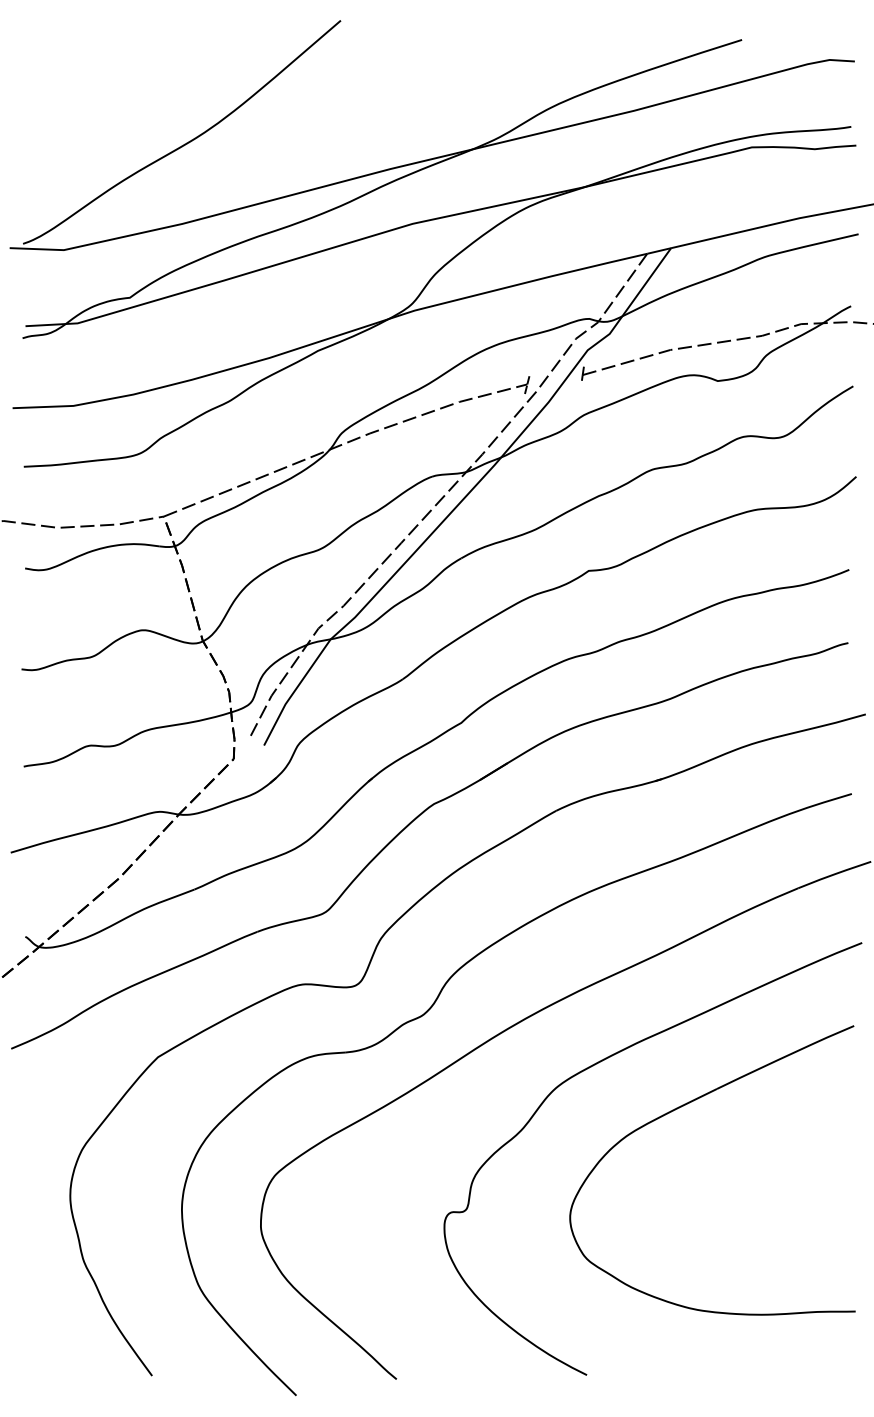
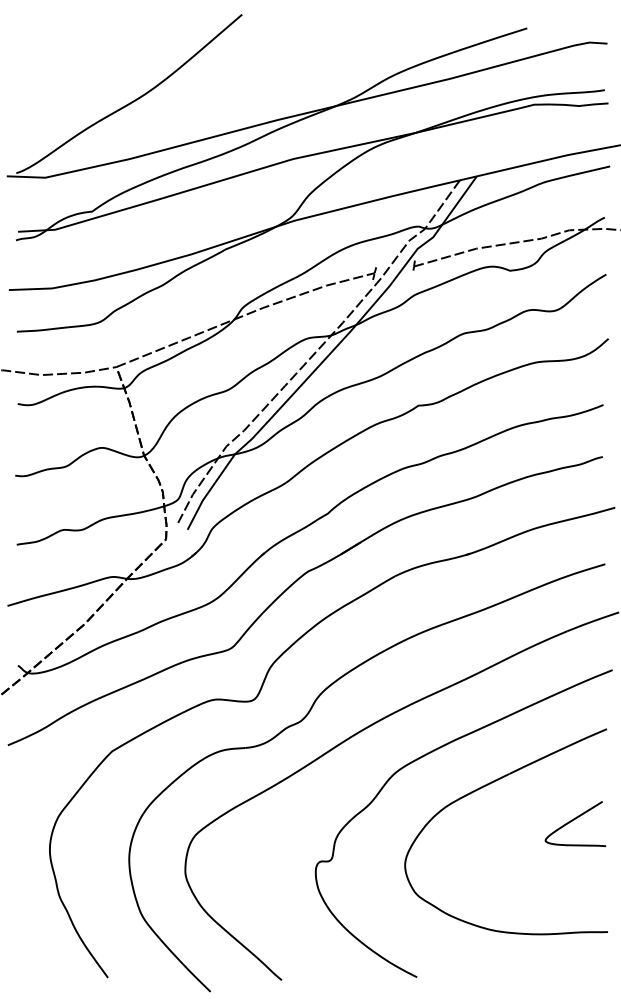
curve: (807, 1154) -> (573, 820), added

